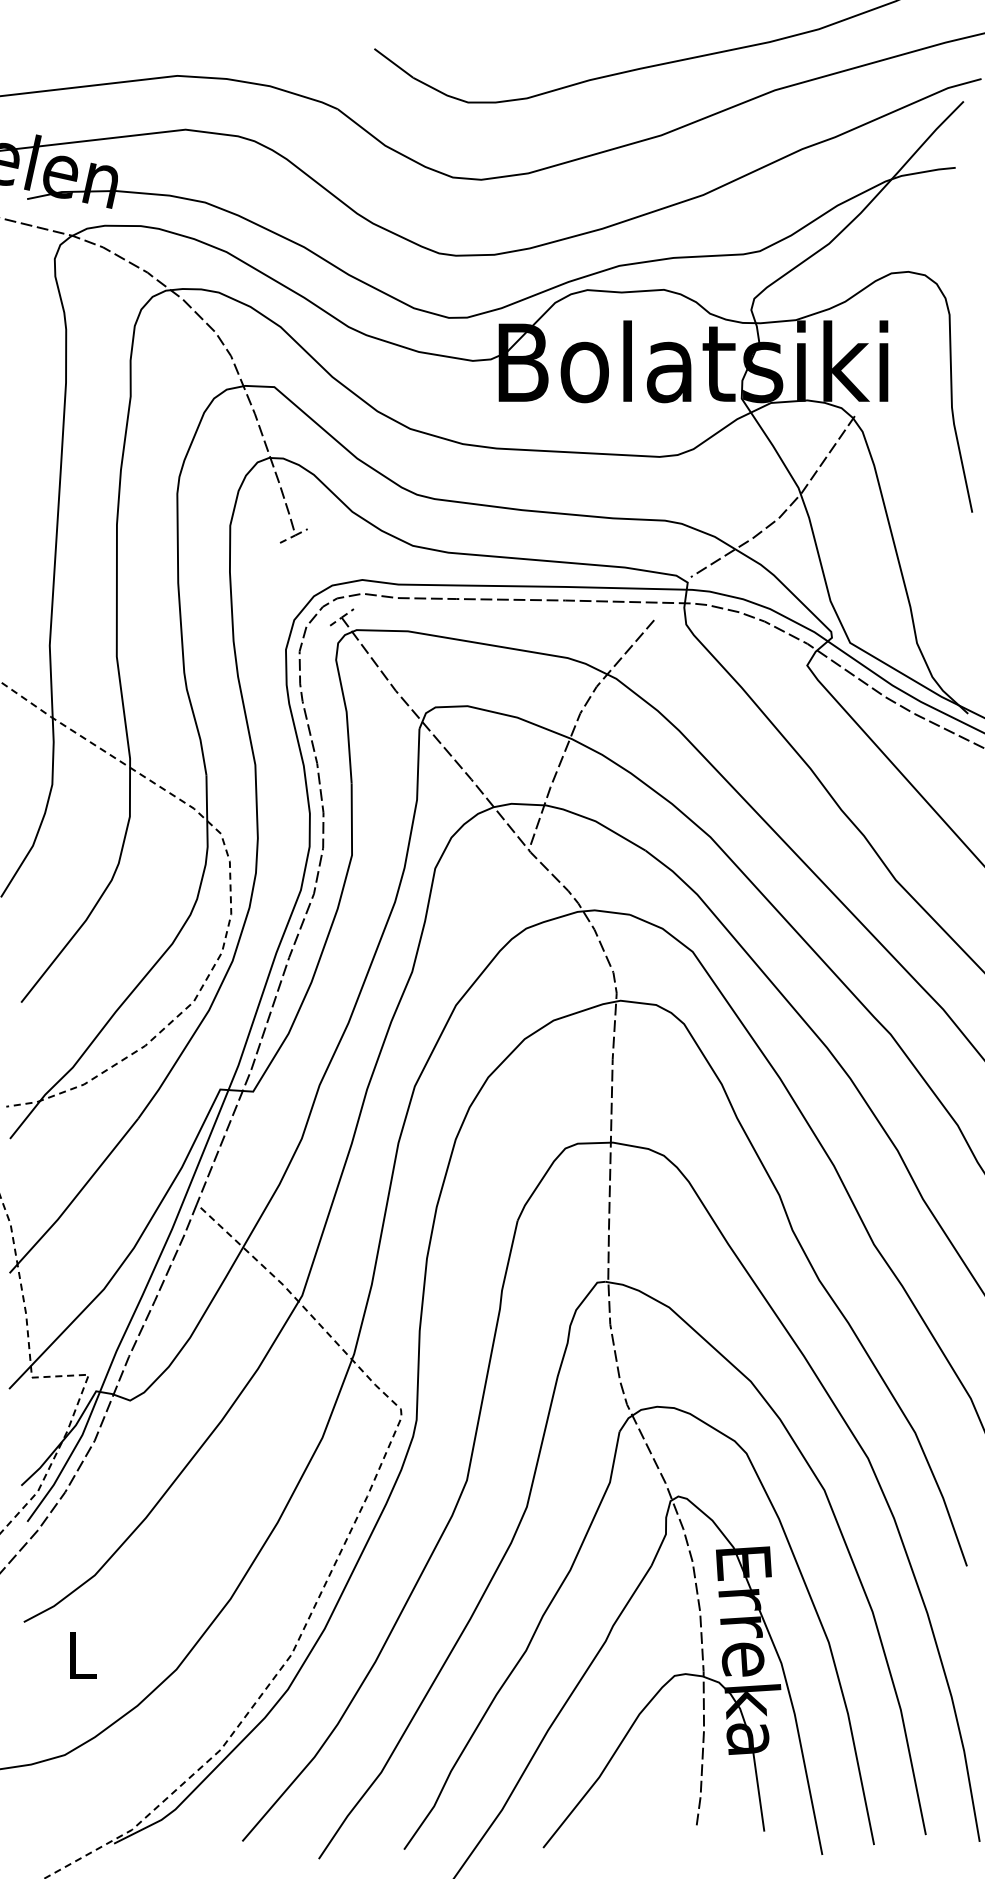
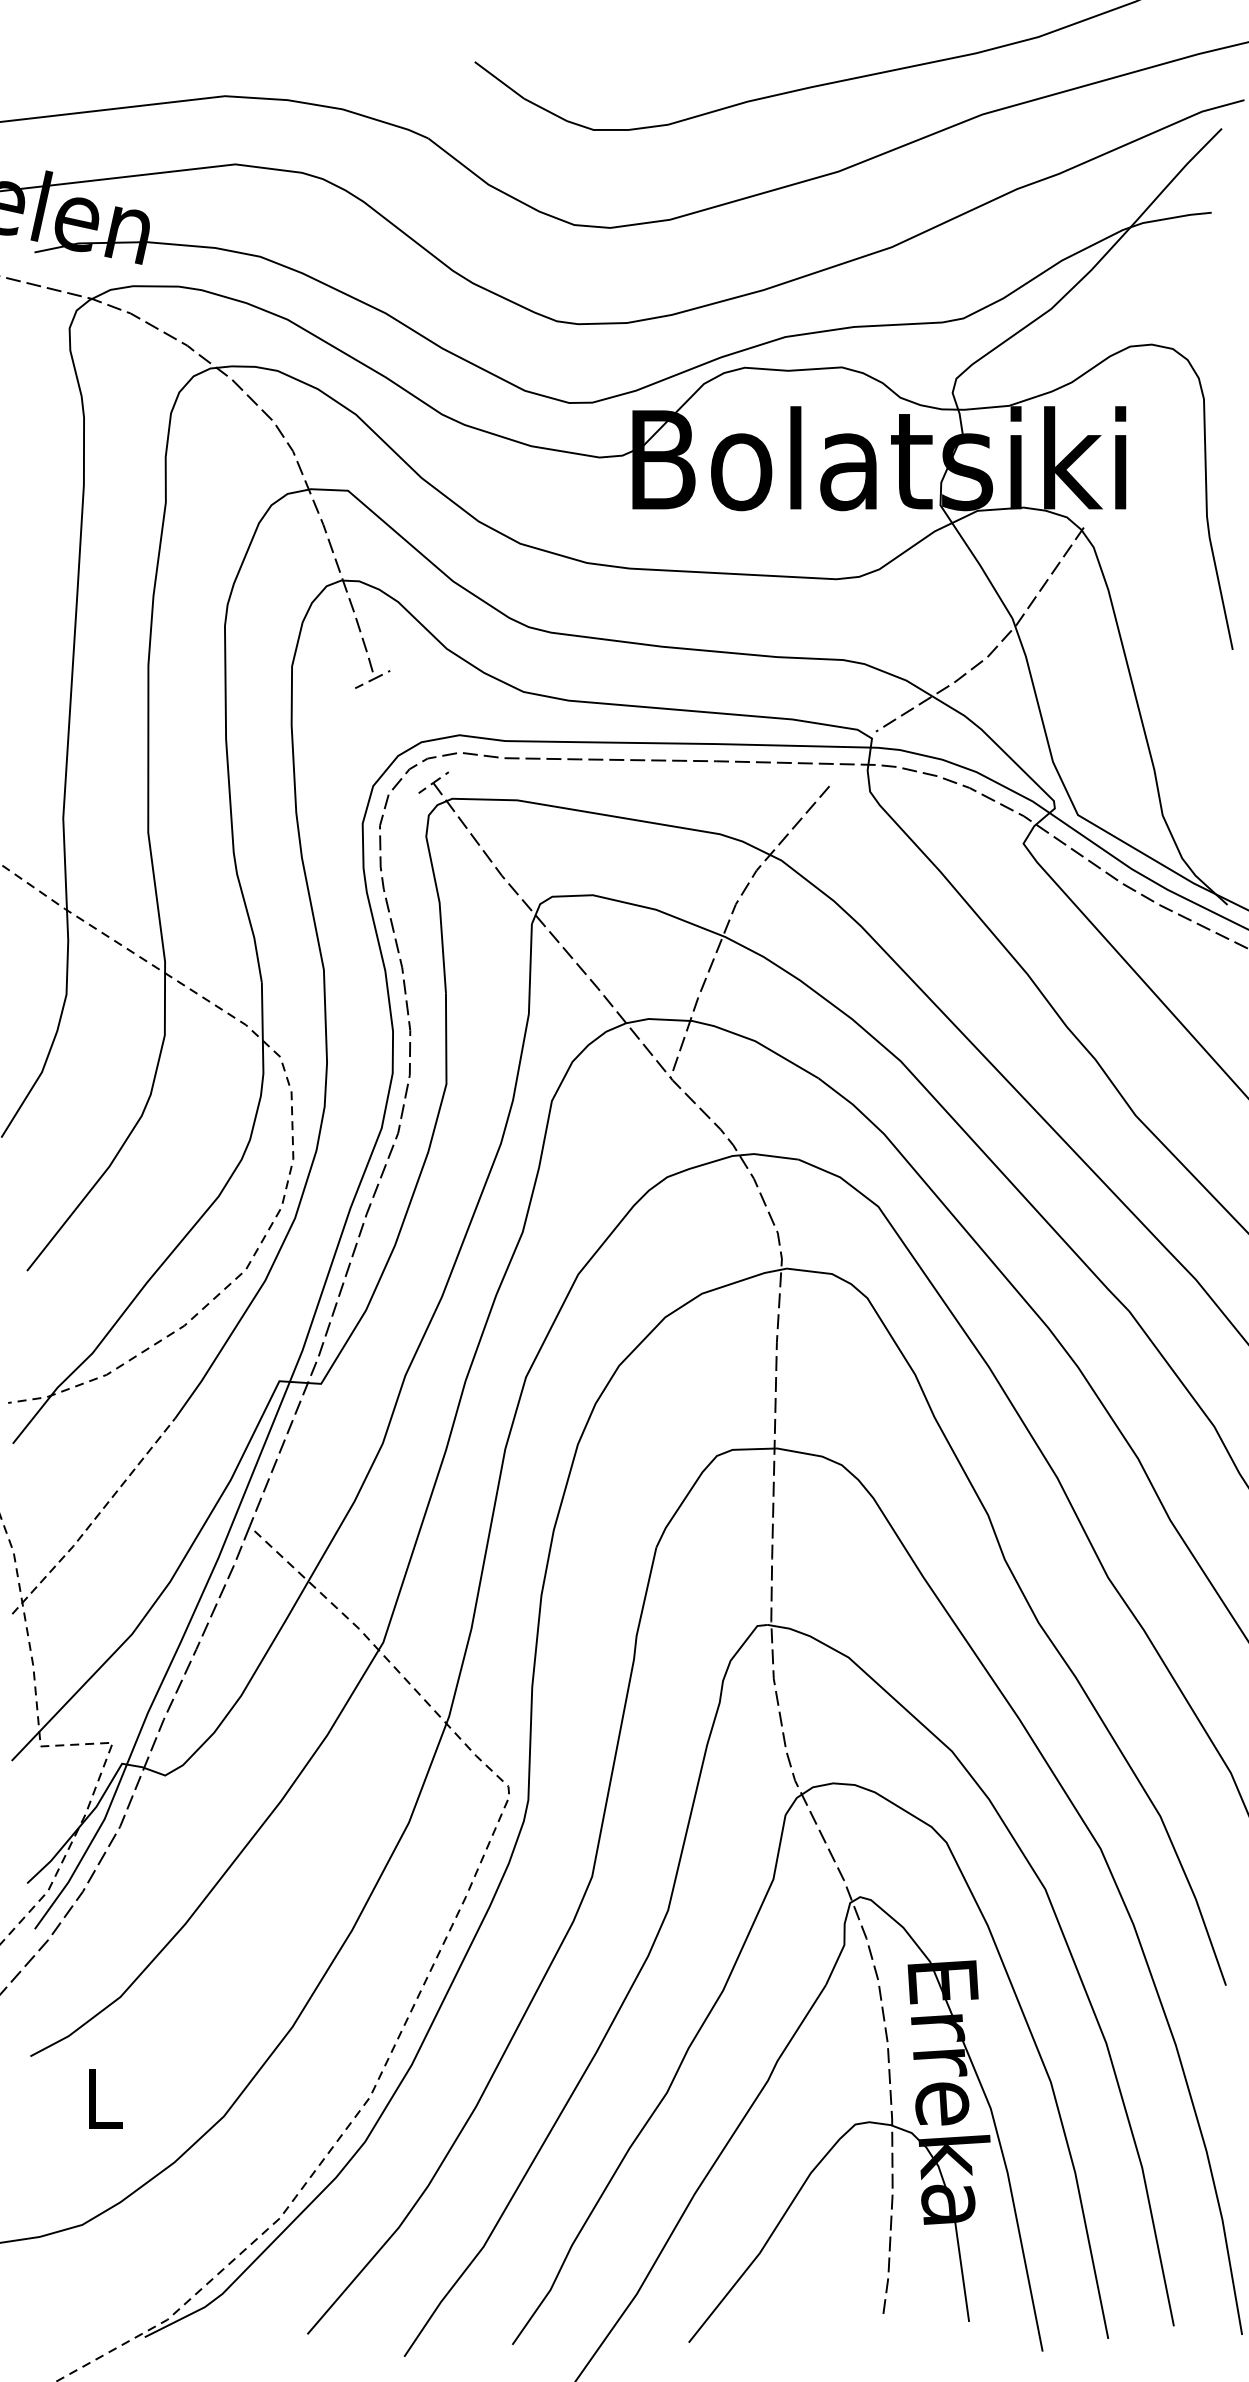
line: (75, 1197) -> (95, 1518), solid -> dashed

